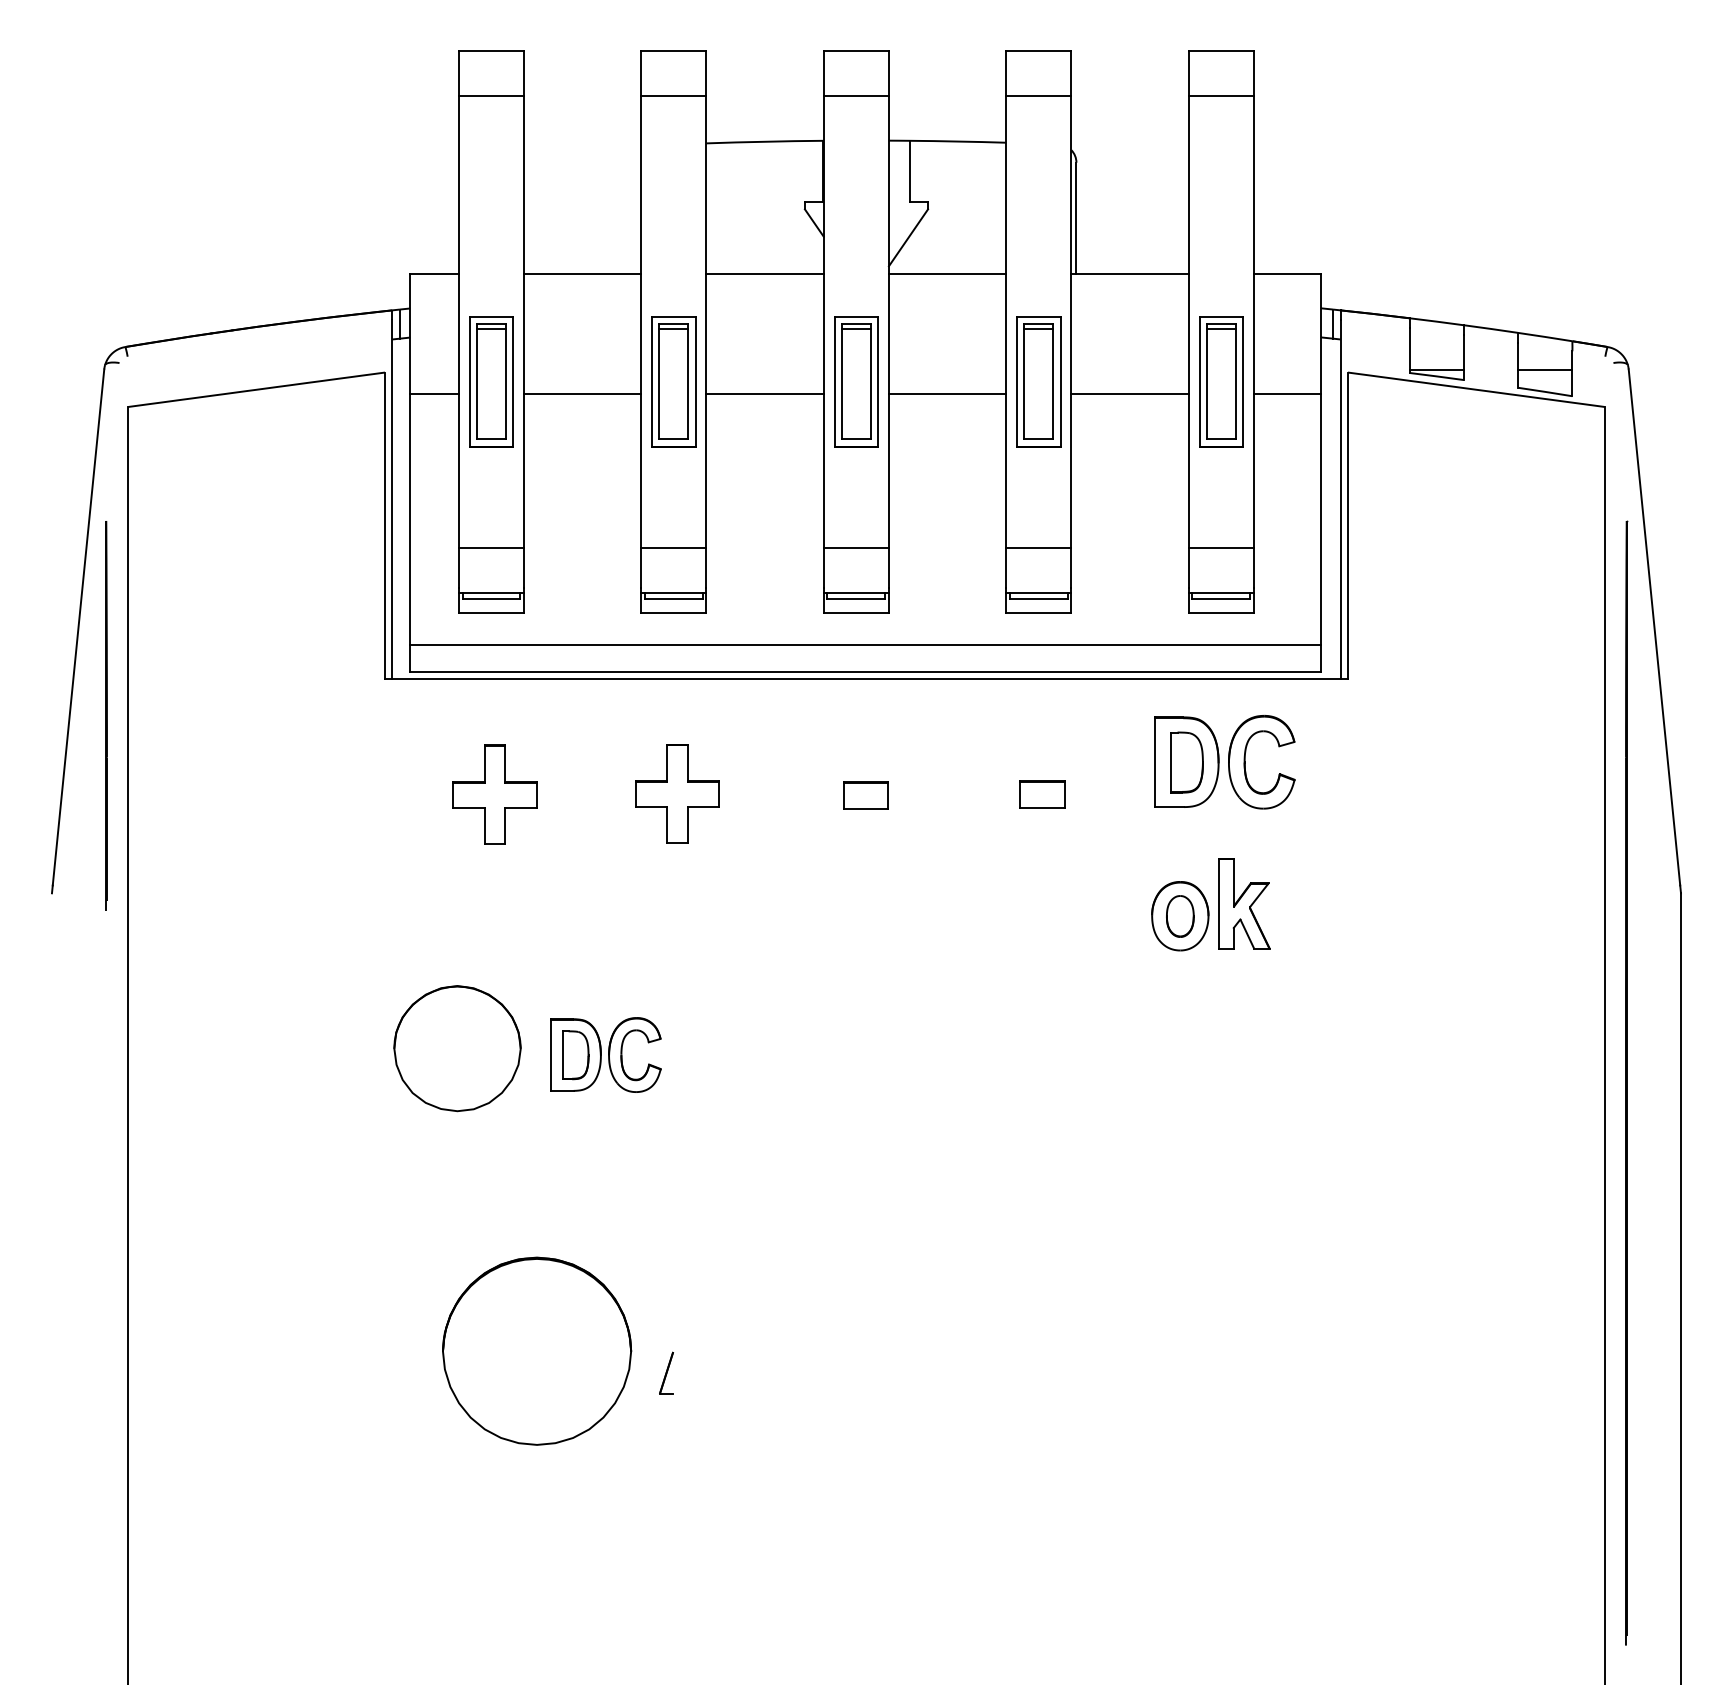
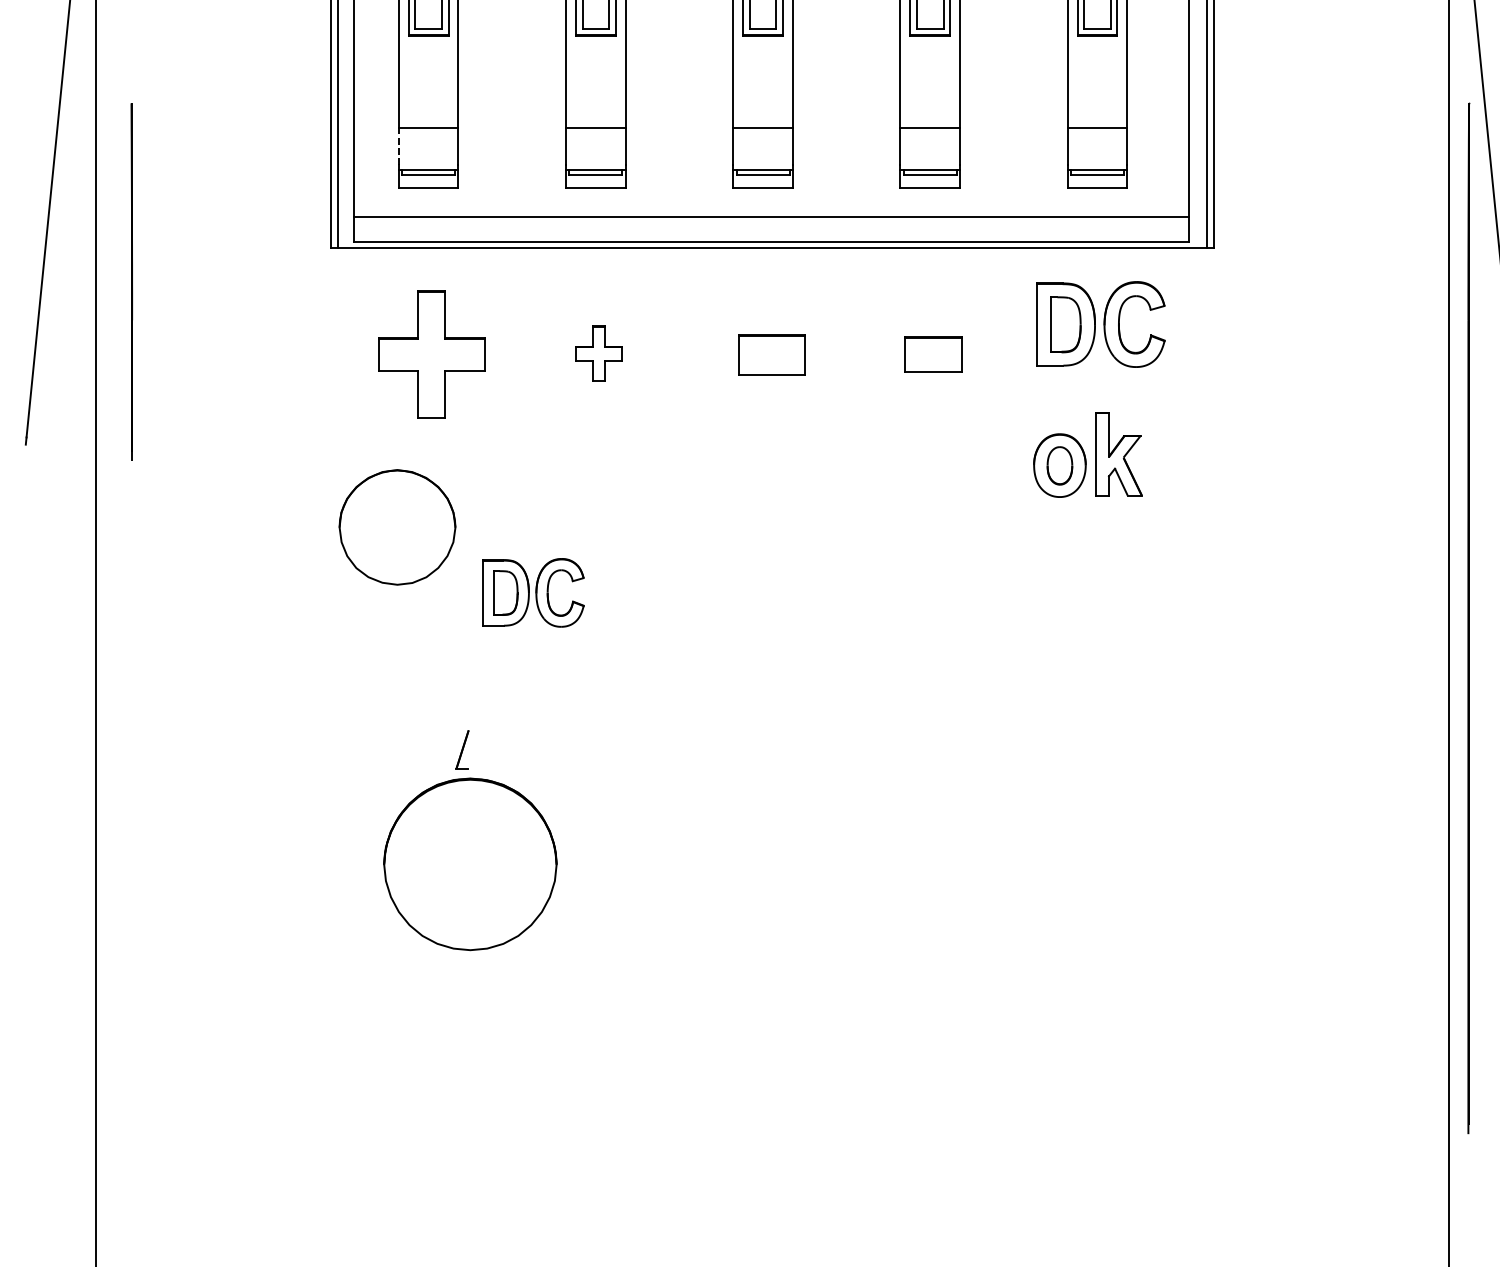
line: (458, 568) -> (398, 146), solid -> dashed
line: (106, 715) -> (131, 281), moved
part: (677, 793) -> (599, 353), size x0.6
part: (494, 794) -> (431, 354), size x1.4
part: (1042, 794) -> (933, 354), size x1.4
part: (865, 795) -> (771, 355), size x1.6
part: (457, 1048) -> (397, 527), moved
part: (666, 1372) -> (462, 749), moved

